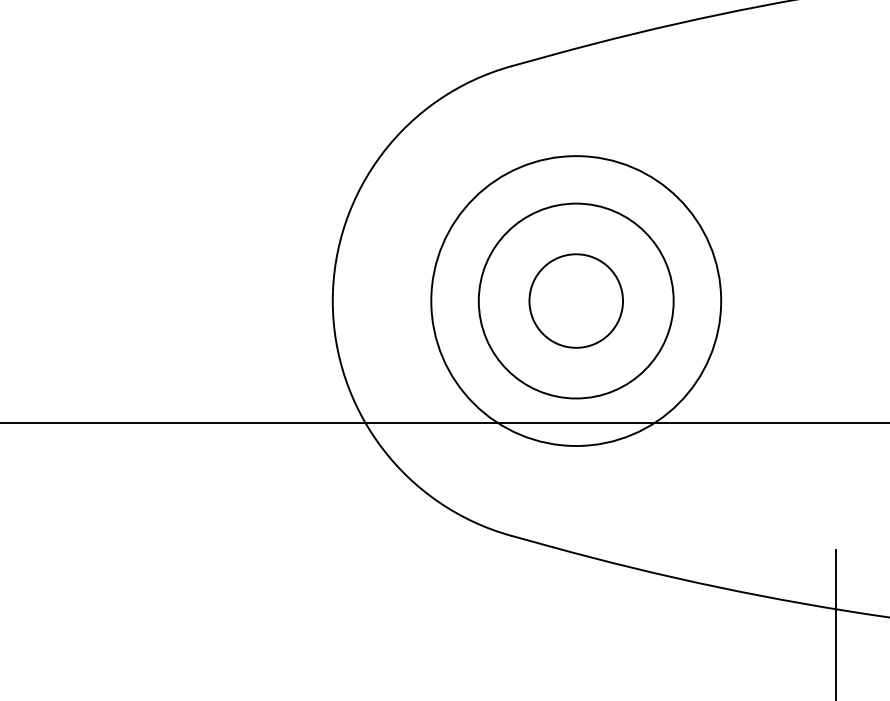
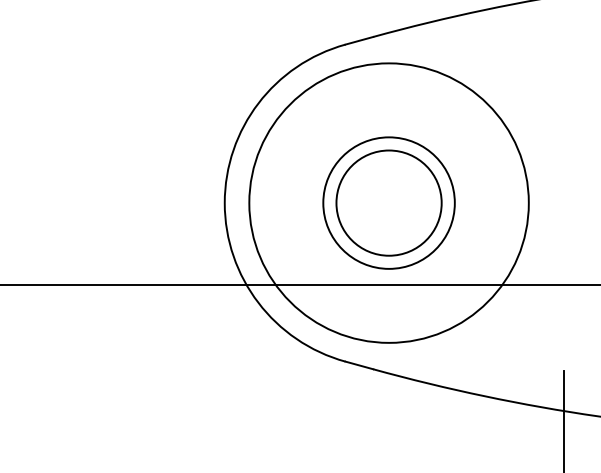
circle: (575, 300) -> (388, 202), size x1.43
circle: (575, 300) -> (388, 202), size x1.67

